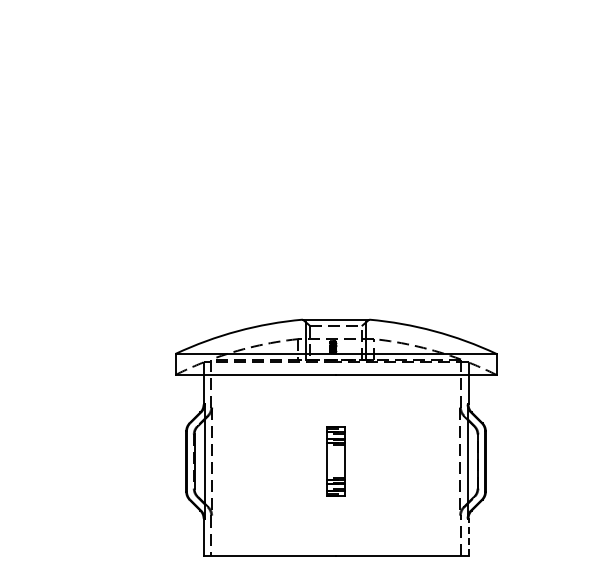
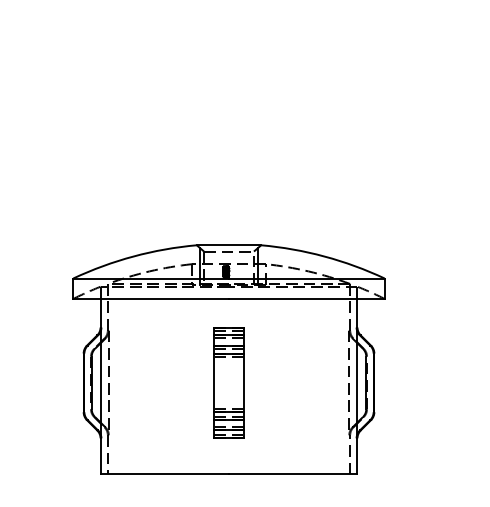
part: (335, 461) -> (228, 382), size x1.67
line: (468, 537) -> (357, 456), dashed -> solid

